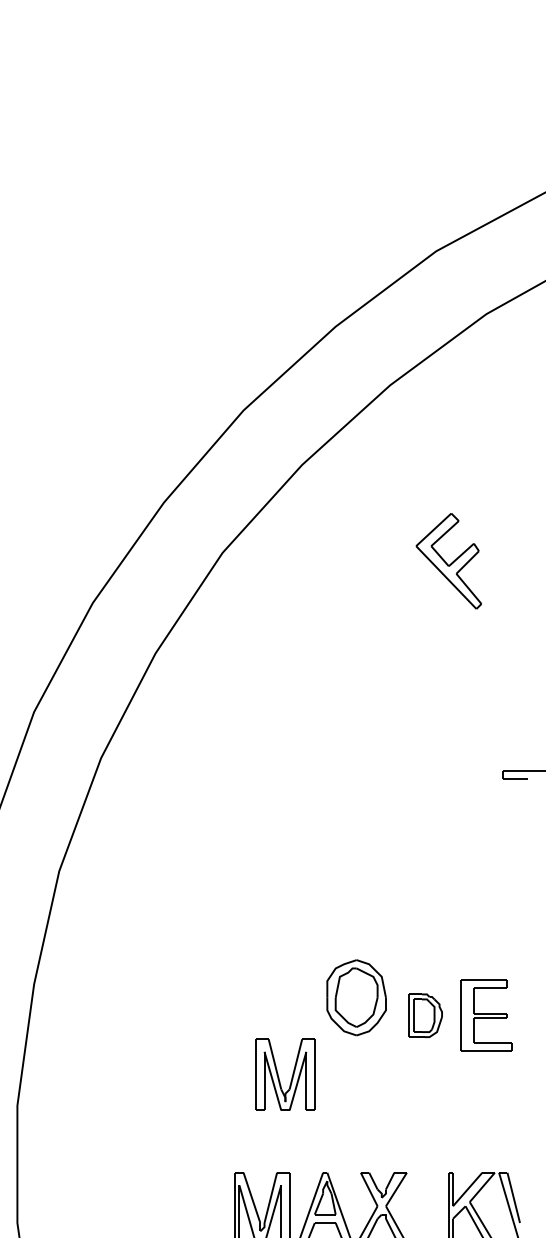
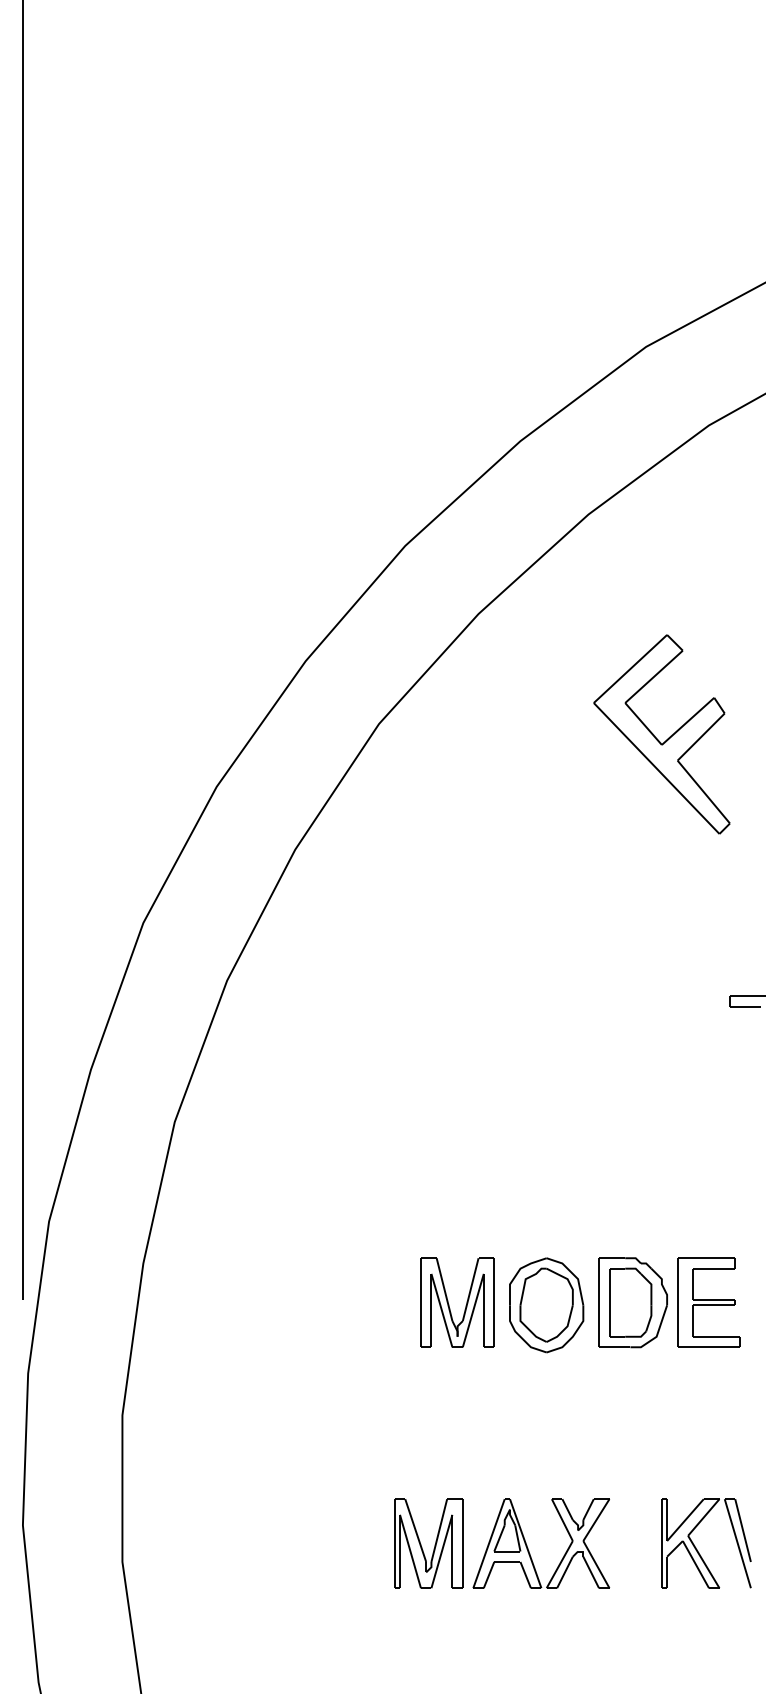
part: (448, 561) -> (661, 734), size x1.67
part: (356, 997) -> (546, 1305), moved
part: (425, 1015) -> (632, 1302), size x1.67
part: (278, 1076) -> (449, 1304), moved

